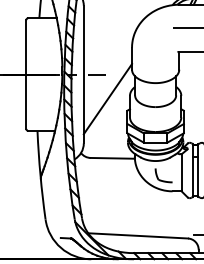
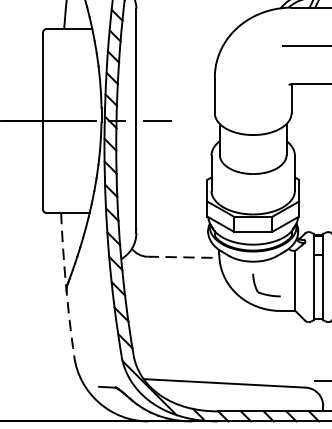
line: (107, 99) -> (174, 161), removed
line: (113, 158) -> (184, 257), solid -> dashed
arc: (40, 175) -> (66, 285), solid -> dashed

